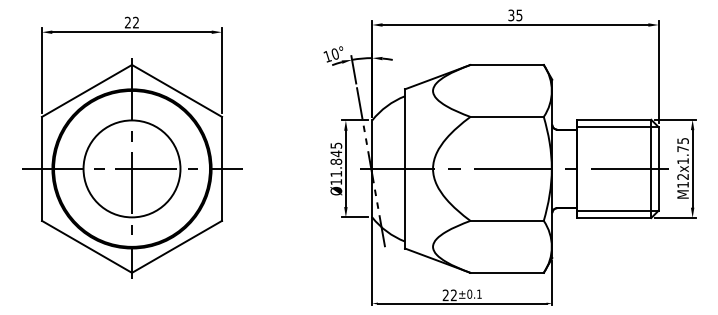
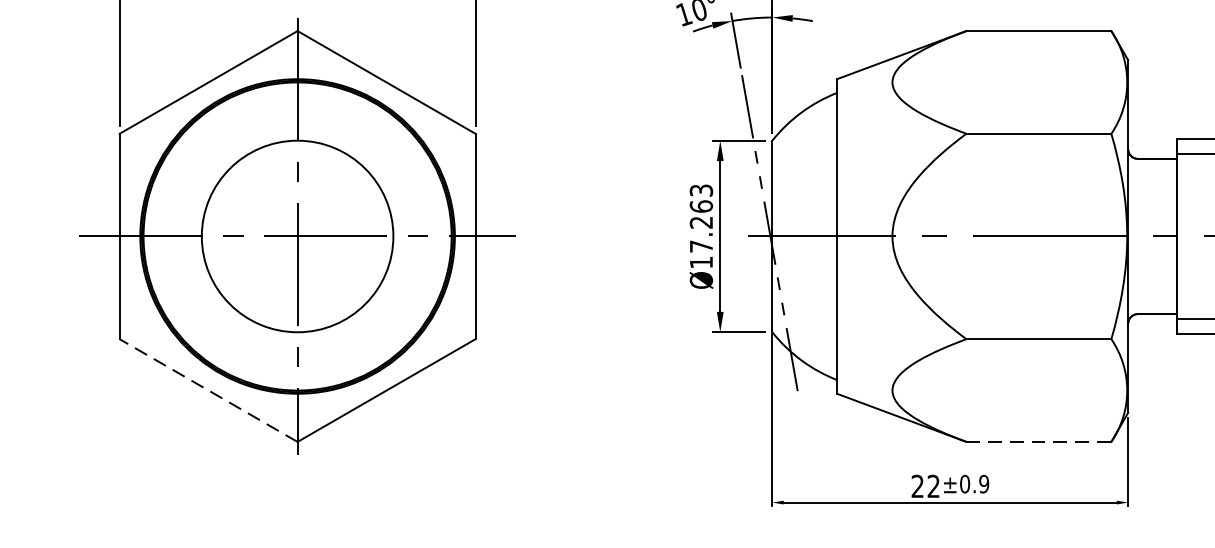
text: (336, 159) -> (701, 217), Ø11.845 -> Ø17.263
line: (87, 246) -> (209, 389), solid -> dashed
line: (507, 272) -> (1039, 441), solid -> dashed
text: (479, 293) -> (984, 482), ±0.1 -> ±0.9

